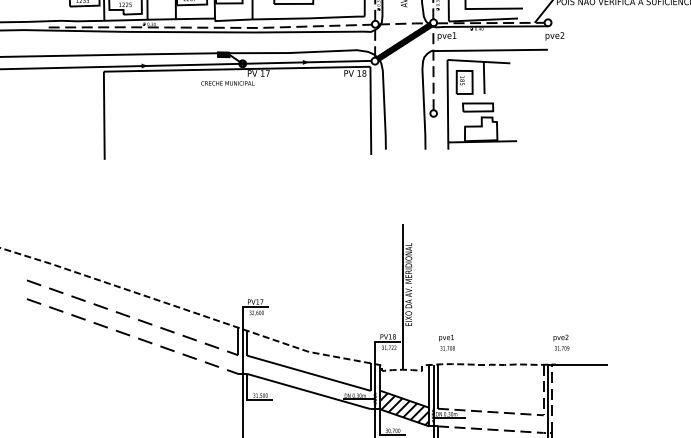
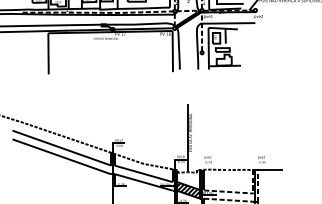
line: (134, 318) -> (62, 148), dashed -> solid
line: (134, 335) -> (62, 156), dashed -> solid

